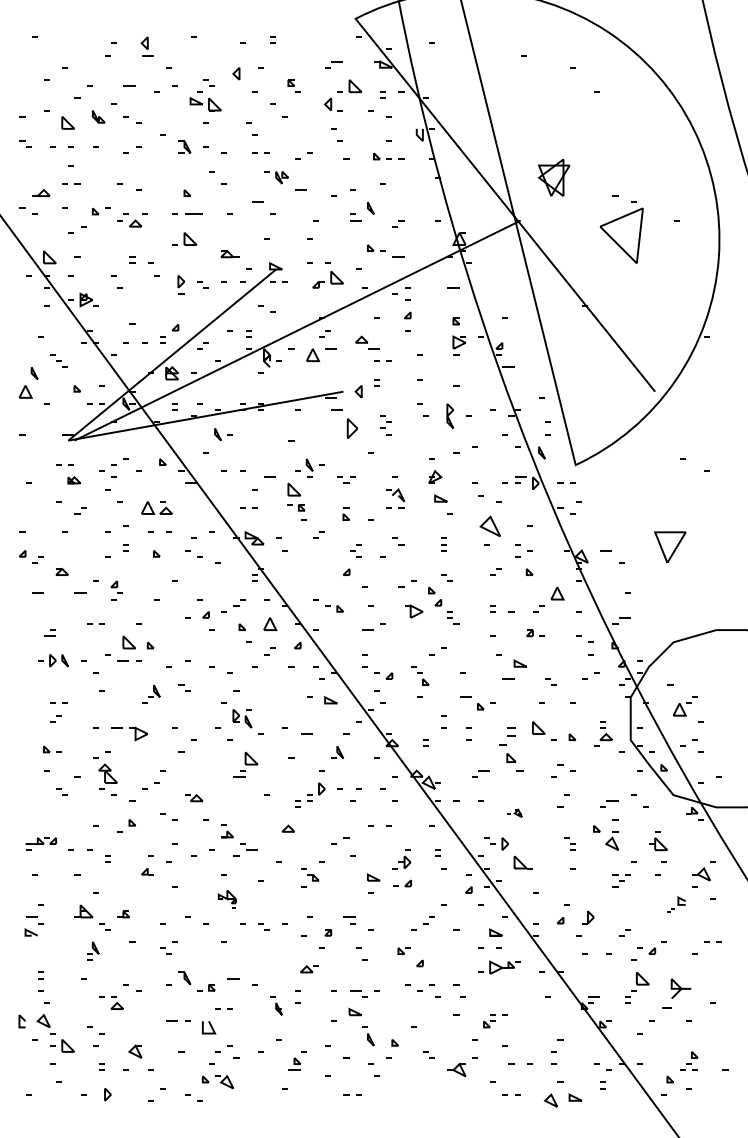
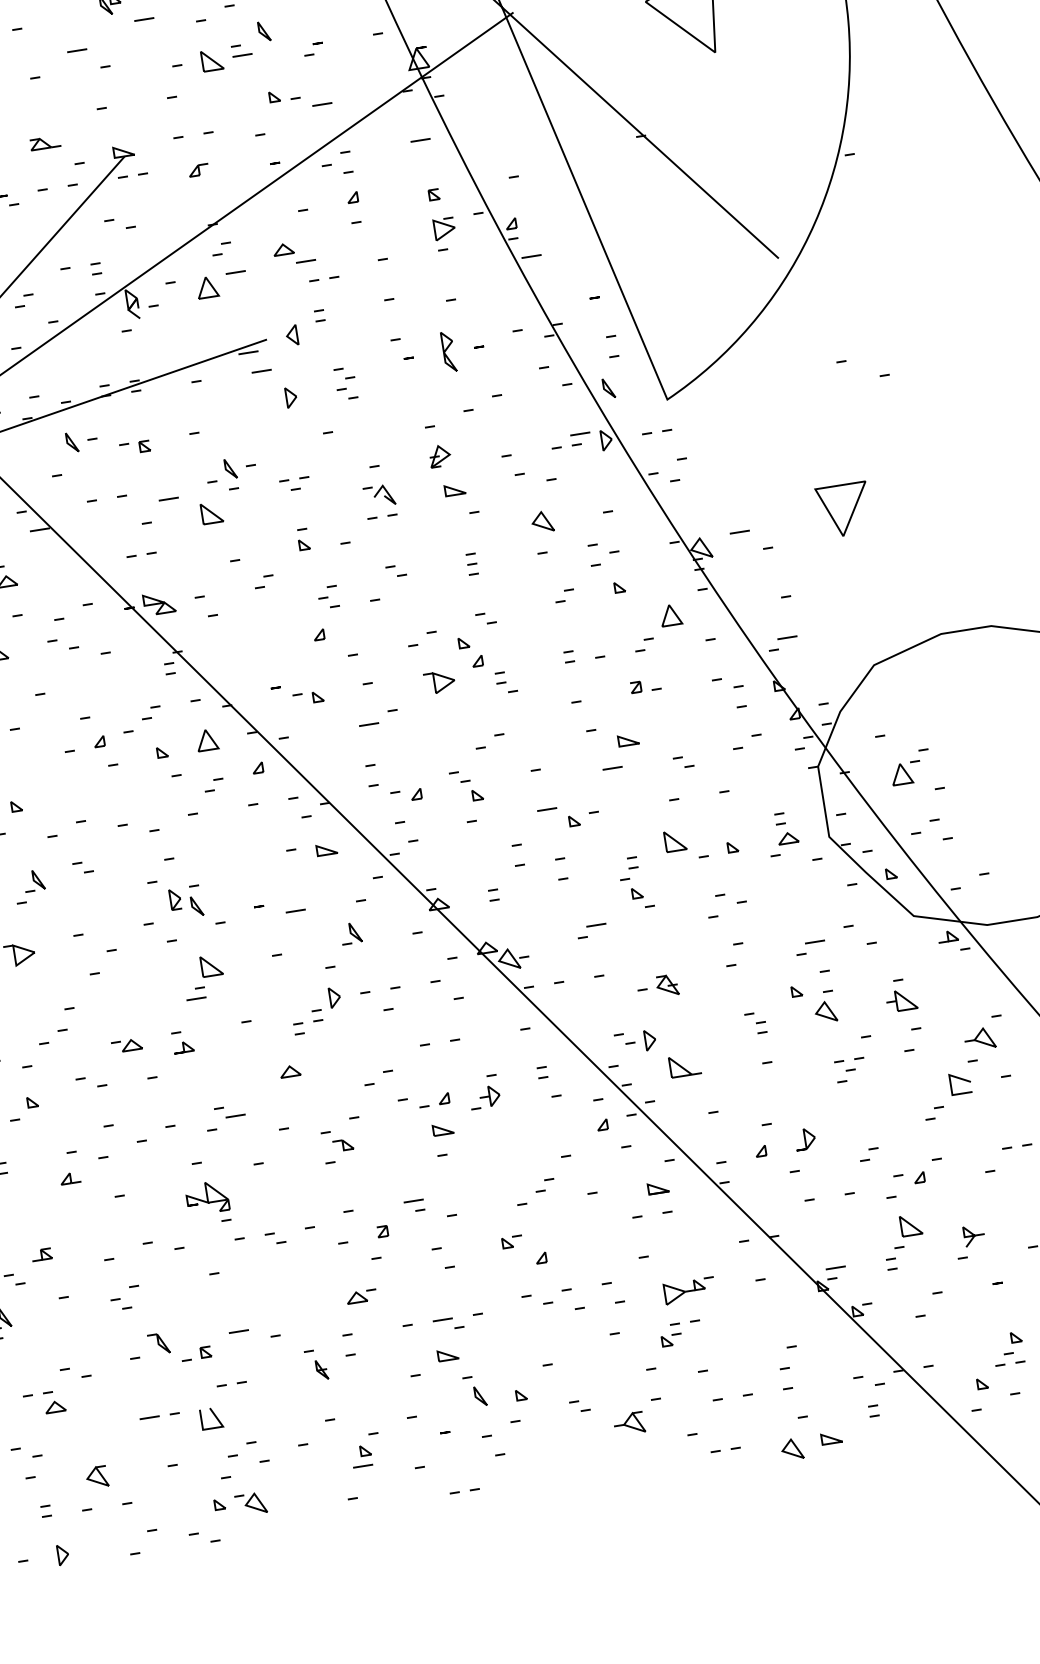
part: (336, 277) -> (211, 60), moved
part: (352, 427) -> (291, 395), size x0.62
part: (296, 507) -> (136, 447), moved
part: (489, 525) -> (541, 521), size x0.62
part: (511, 749) -> (635, 883), size x0.71
part: (514, 813) -> (657, 987), size x1.67
part: (227, 831) -> (183, 1042), moved
part: (402, 883) -> (434, 1100), moved
part: (227, 898) -> (208, 1201), size x1.43
part: (676, 904) -> (947, 1094), size x1.67
part: (504, 967) -> (688, 1290), moved
part: (676, 993) -> (970, 1240), size x0.62

